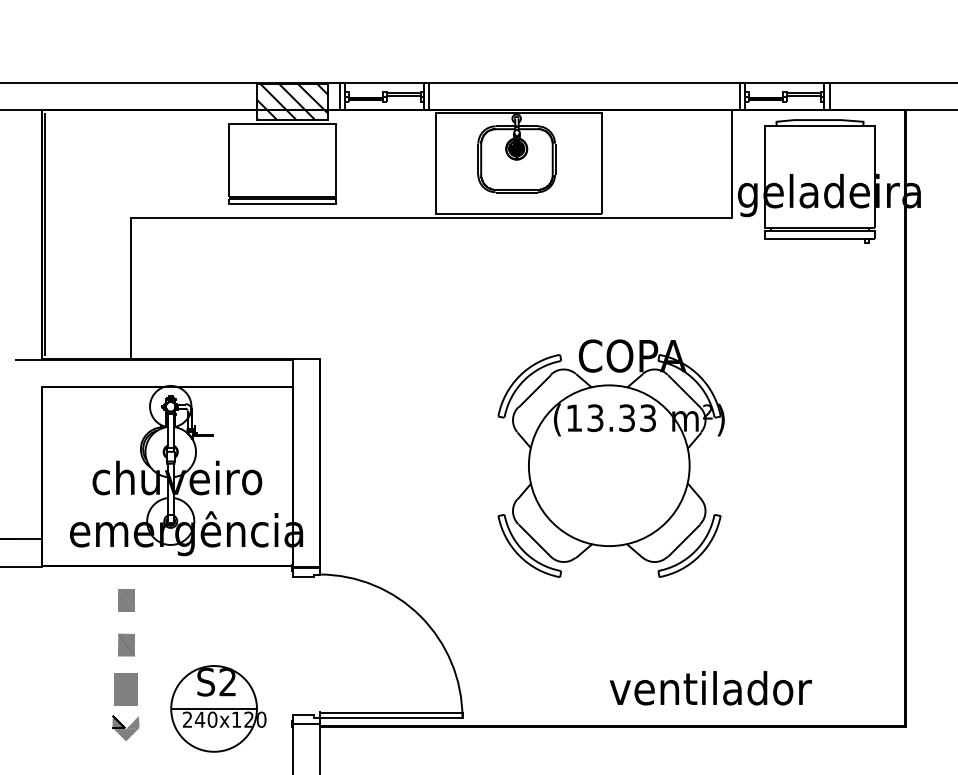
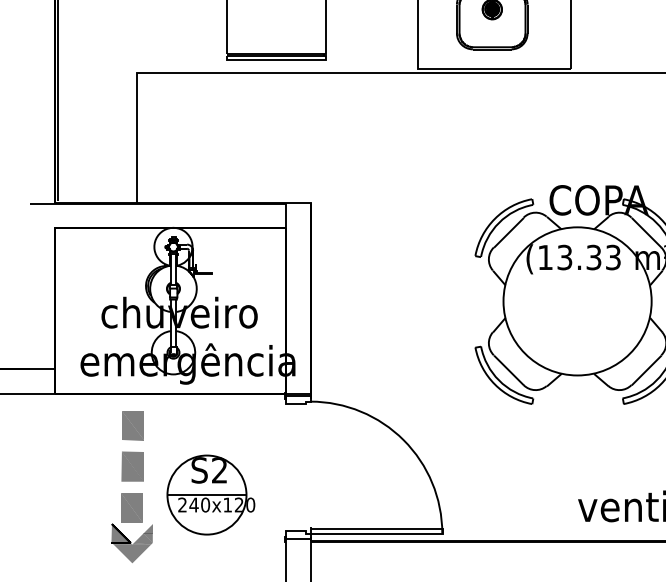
part: (126, 600) -> (132, 425), size x1.43
part: (126, 644) -> (132, 466), size x1.43
part: (218, 708) -> (211, 494), moved
part: (125, 728) -> (131, 543), size x1.67

